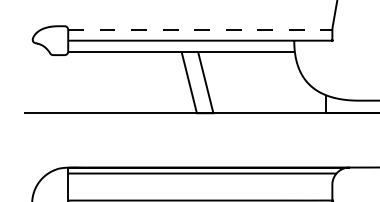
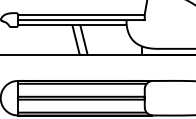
line: (200, 29) -> (81, 14), dashed -> solid

